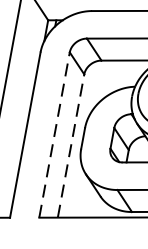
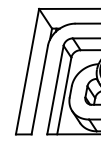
line: (54, 133) -> (55, 89), dashed -> solid
line: (71, 145) -> (64, 95), dashed -> solid

